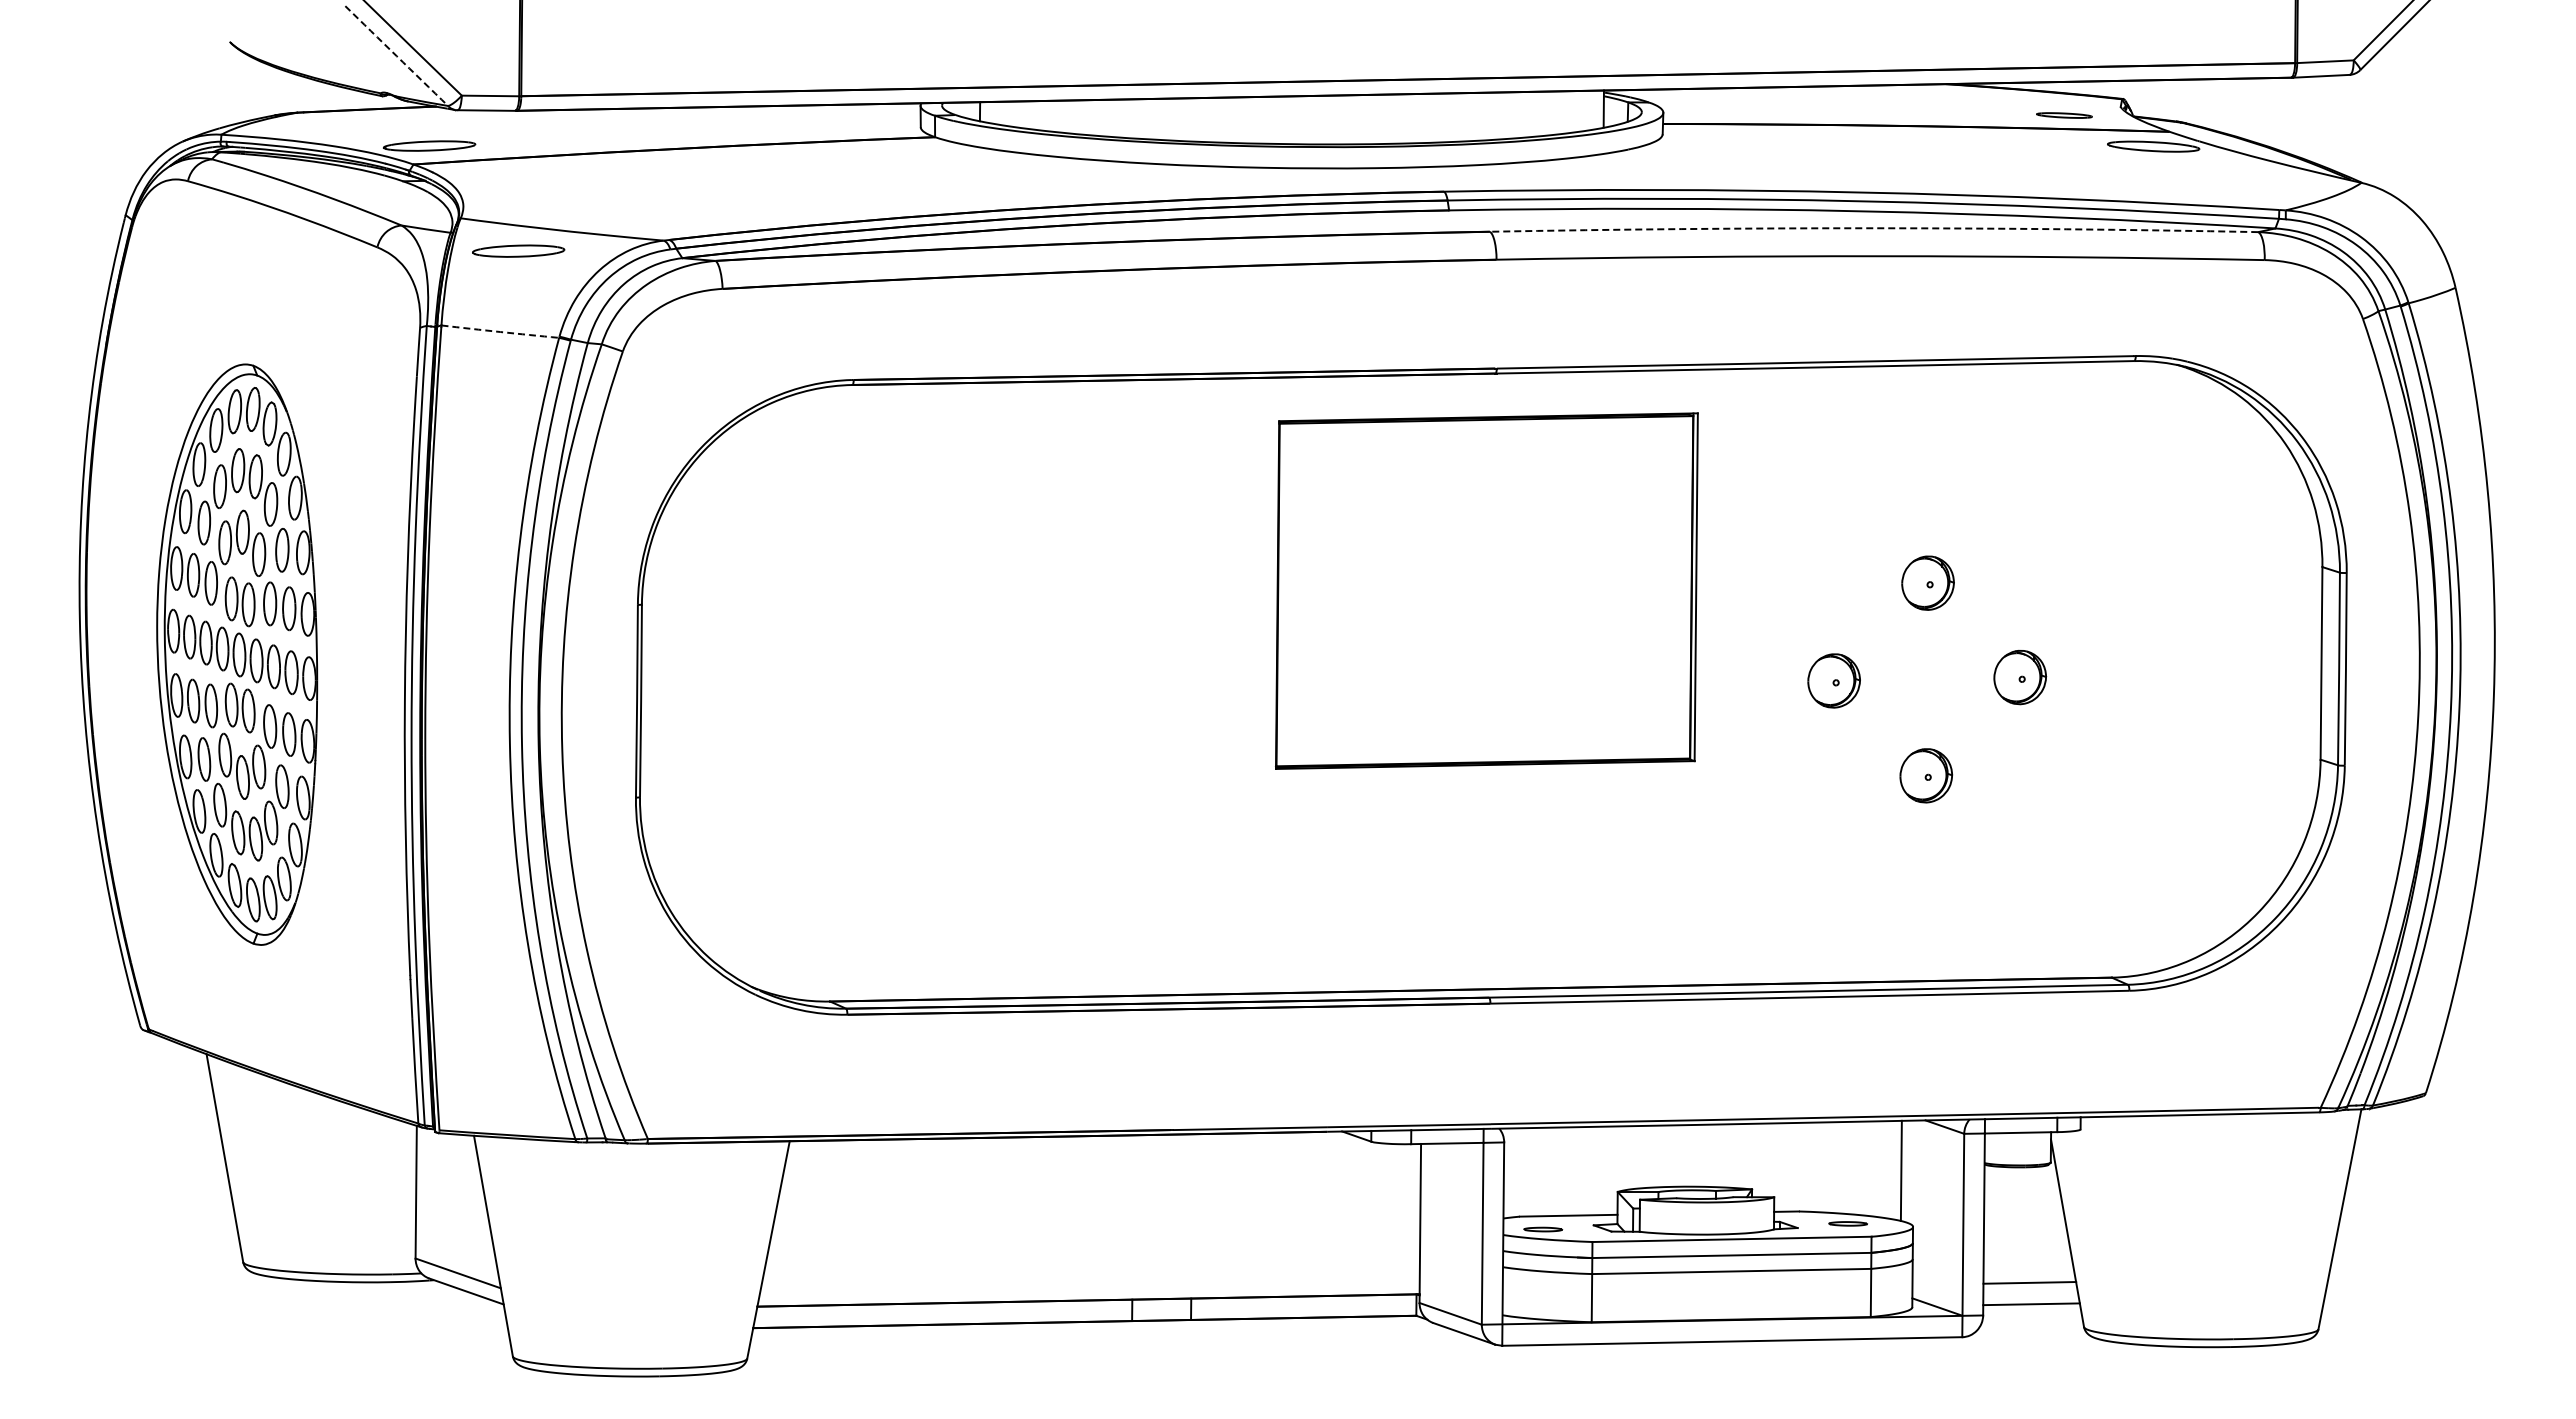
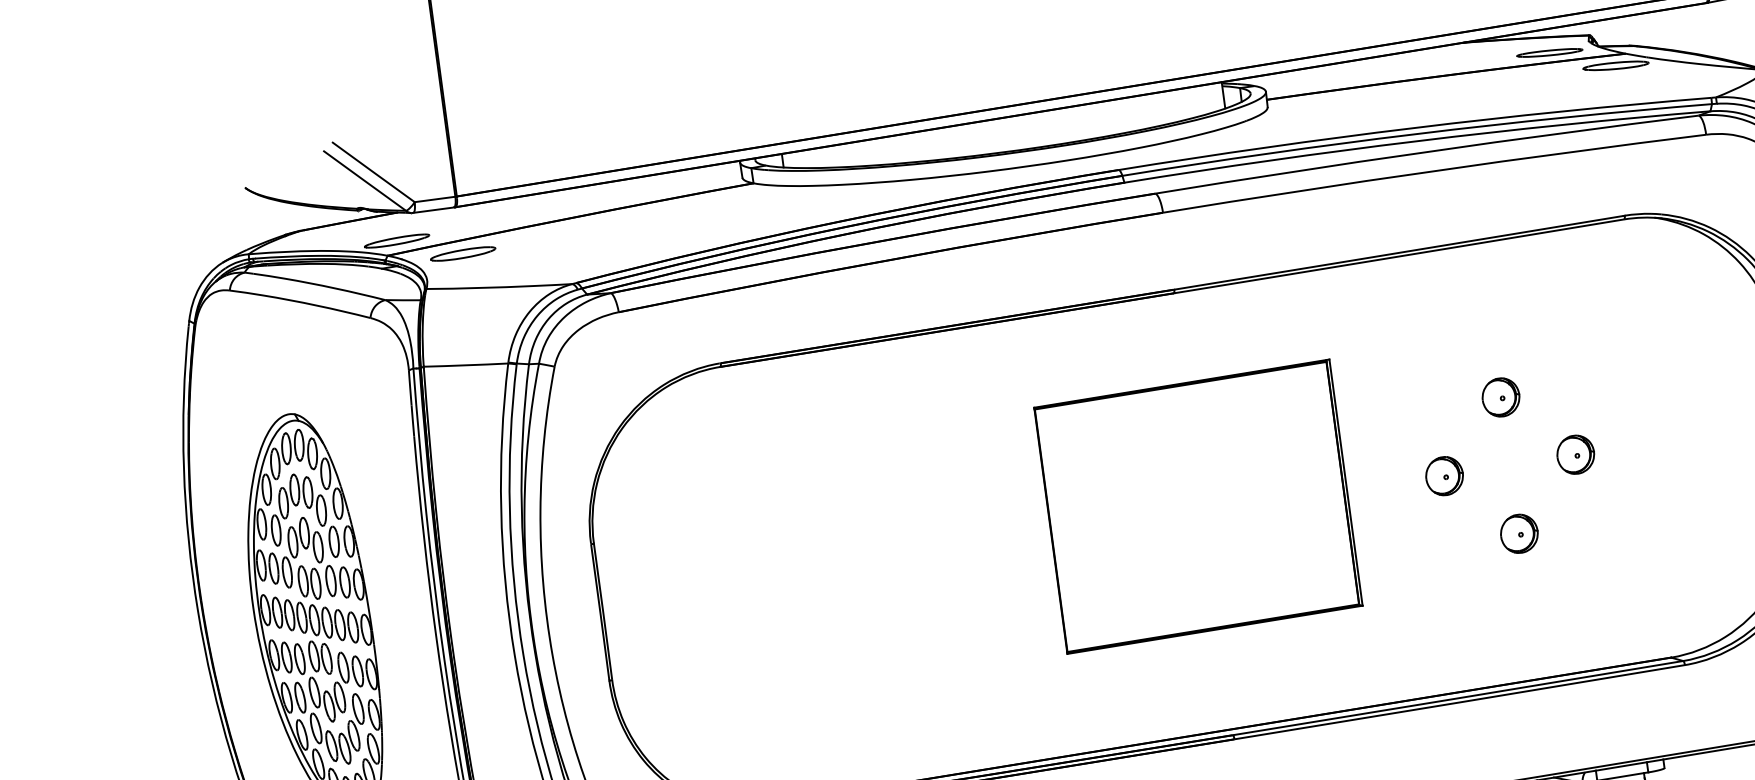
arc: (396, 56) -> (364, 181), dashed -> solid
part: (2064, 115) -> (1549, 52), size x1.67
arc: (1874, 228) -> (1427, 152), dashed -> solid
part: (518, 250) -> (463, 253), moved
arc: (500, 332) -> (466, 365), dashed -> solid
part: (1486, 590) -> (1198, 506), moved

